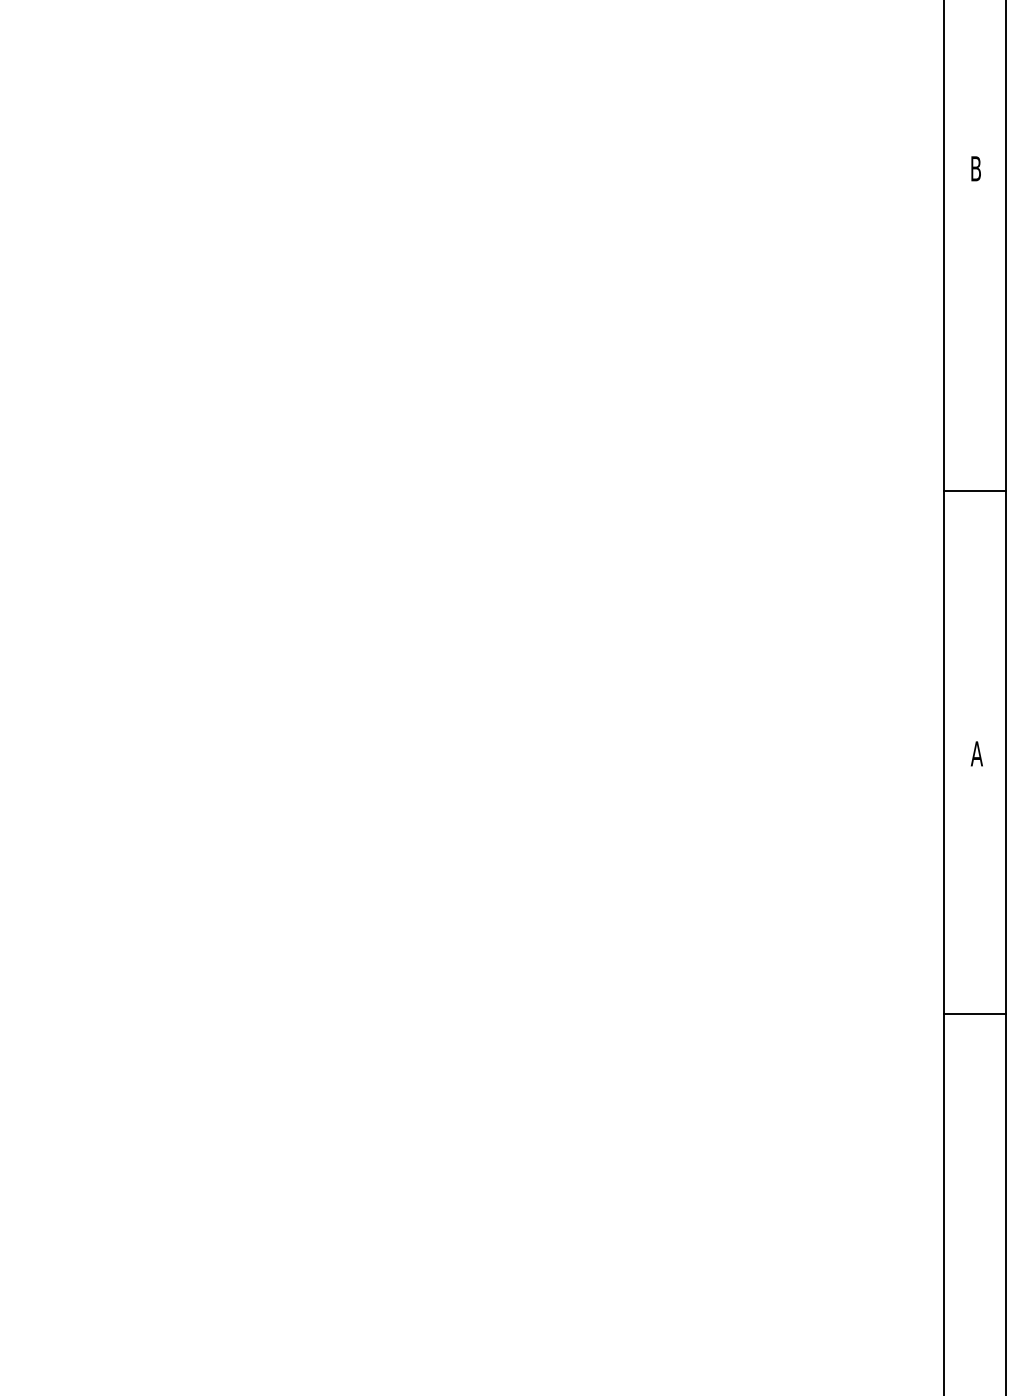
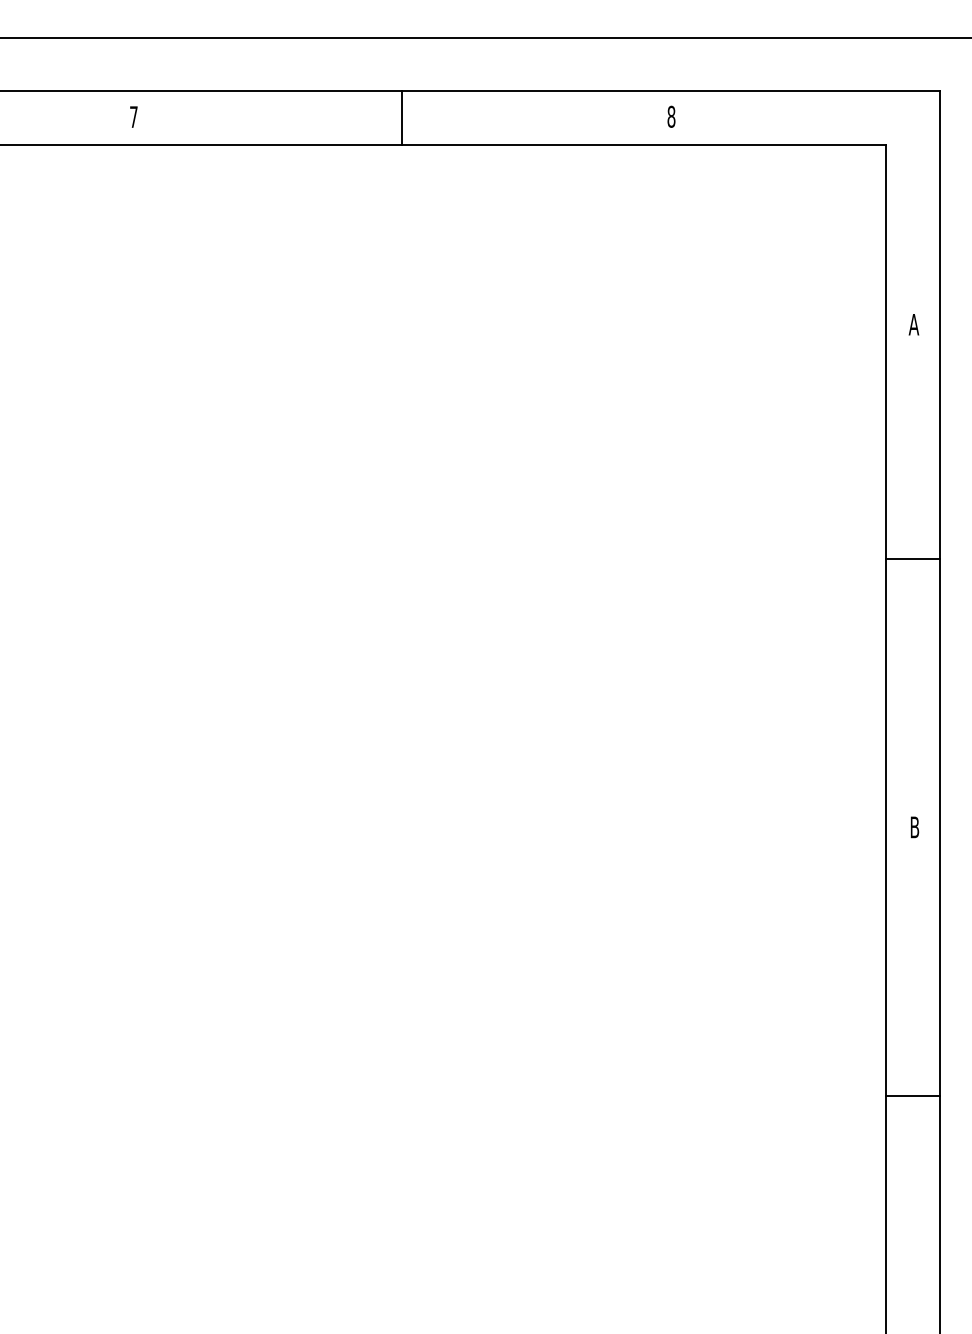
text: (975, 168) -> (913, 324), B -> A
line: (974, 490) -> (912, 558), moved
text: (976, 753) -> (914, 827), A -> B
line: (974, 1014) -> (912, 1096), moved

